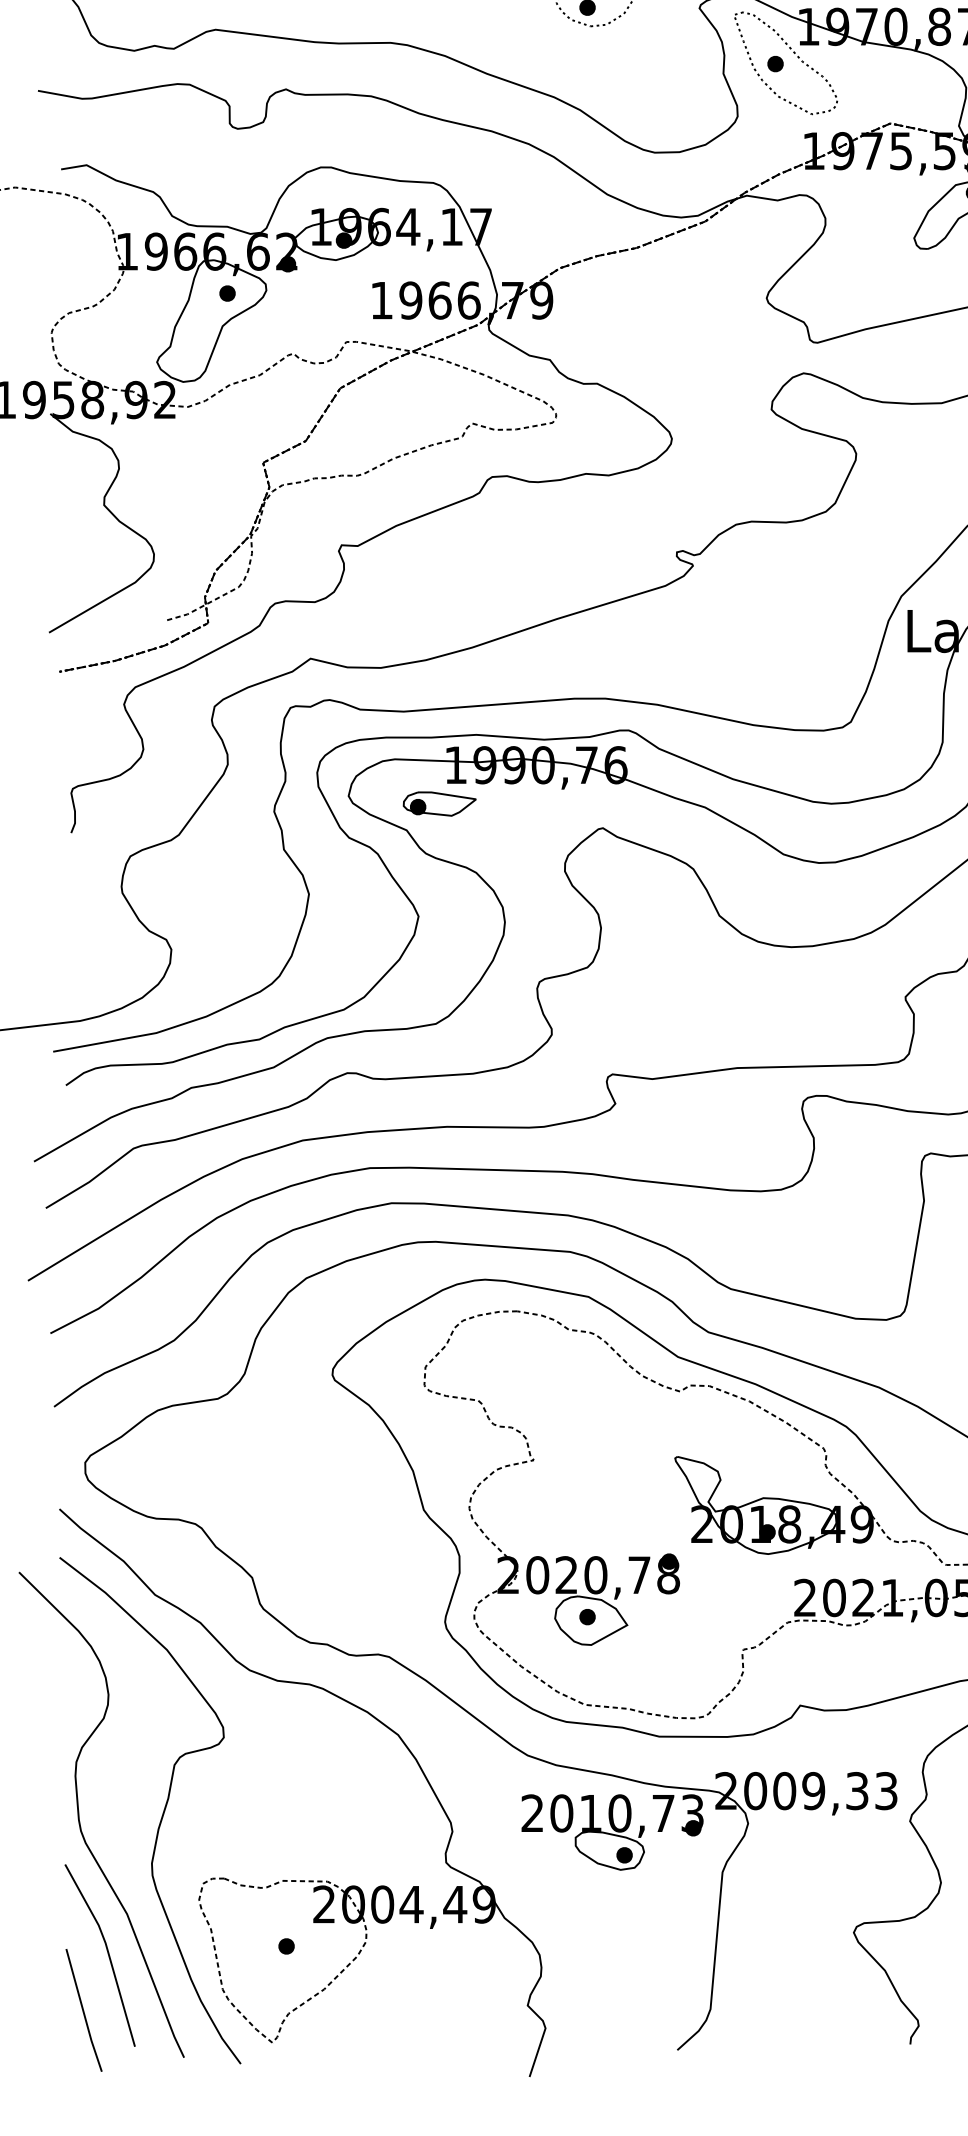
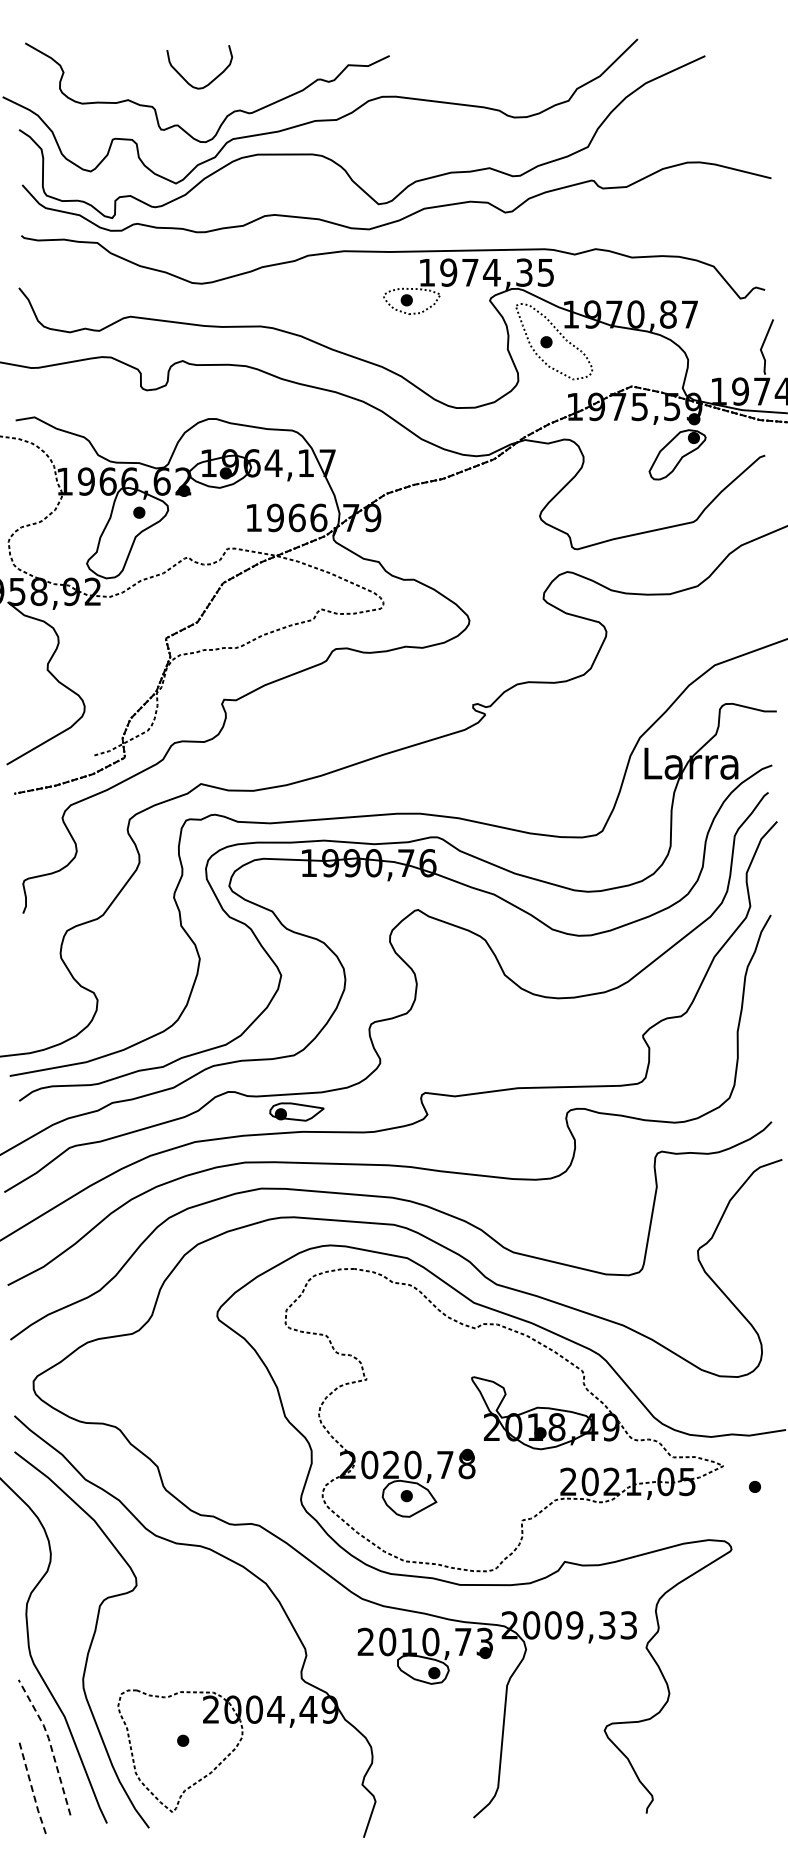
part: (439, 803) -> (296, 1111), moved
line: (107, 1950) -> (50, 1743), solid -> dashed
line: (83, 2010) -> (32, 1788), solid -> dashed

